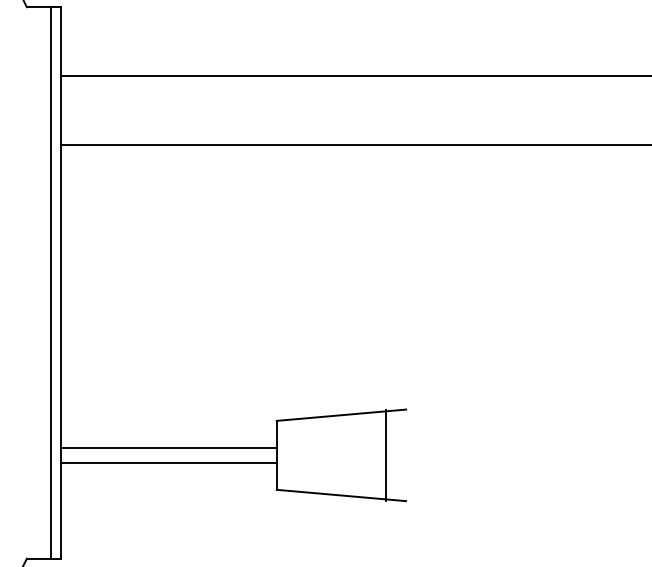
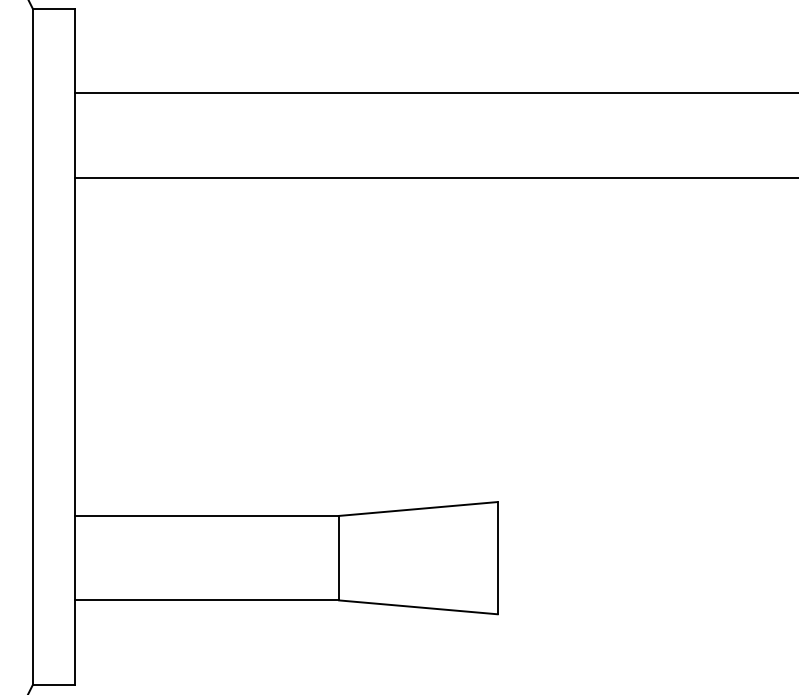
line: (50, 282) -> (32, 346), moved
line: (168, 447) -> (206, 515), moved
line: (386, 455) -> (498, 558), moved
line: (168, 462) -> (206, 600), moved

